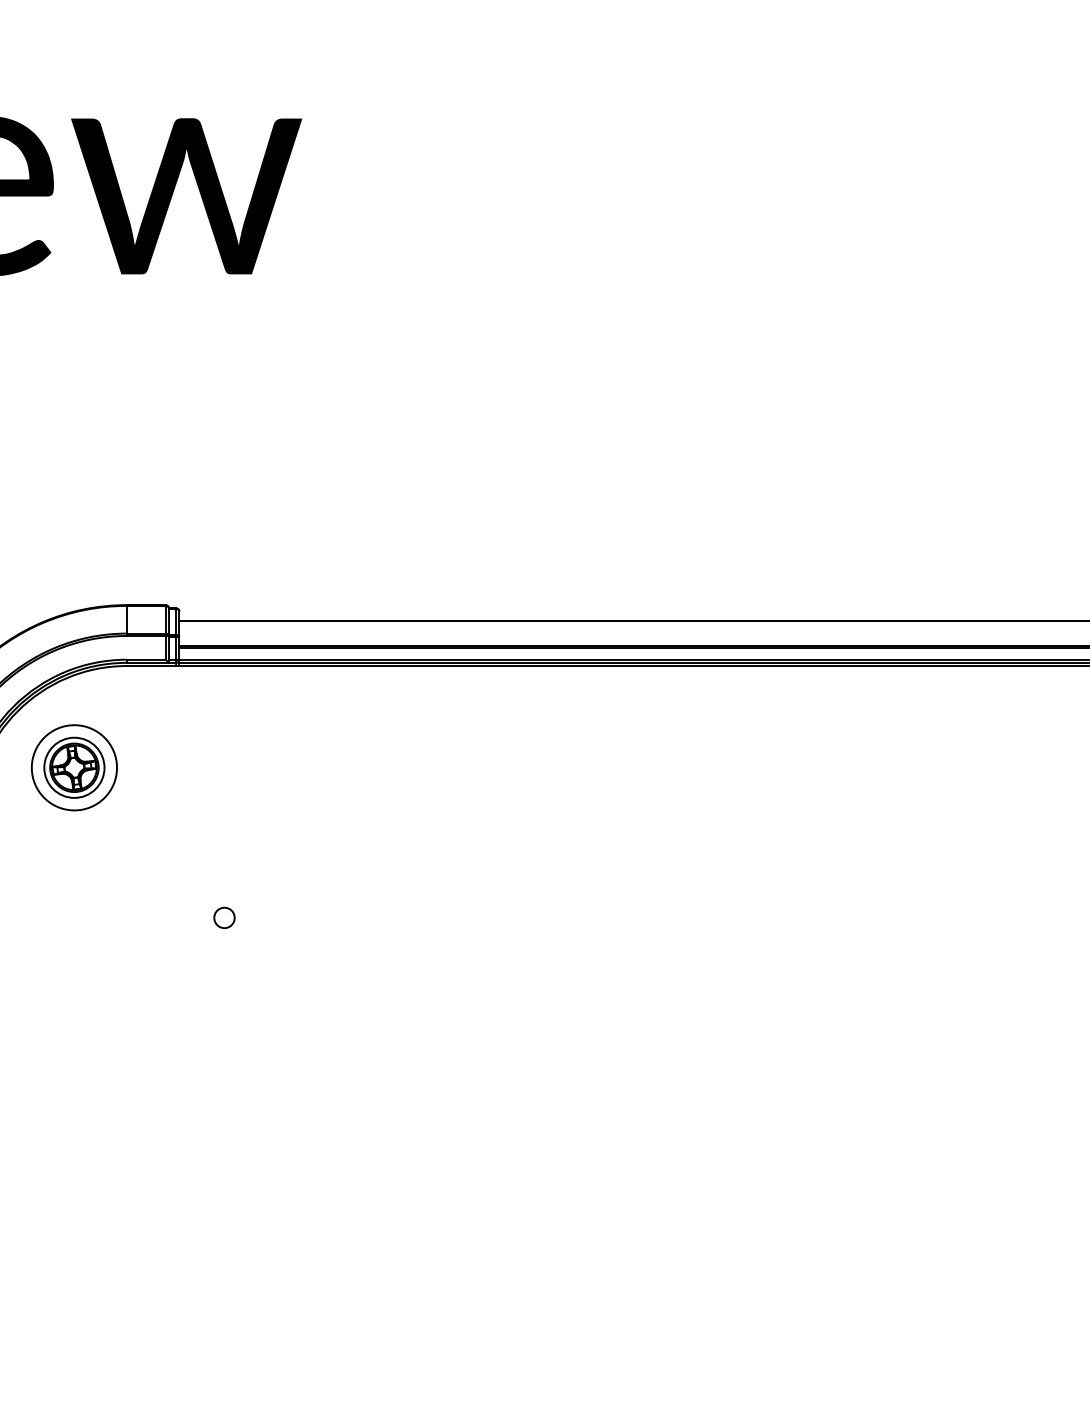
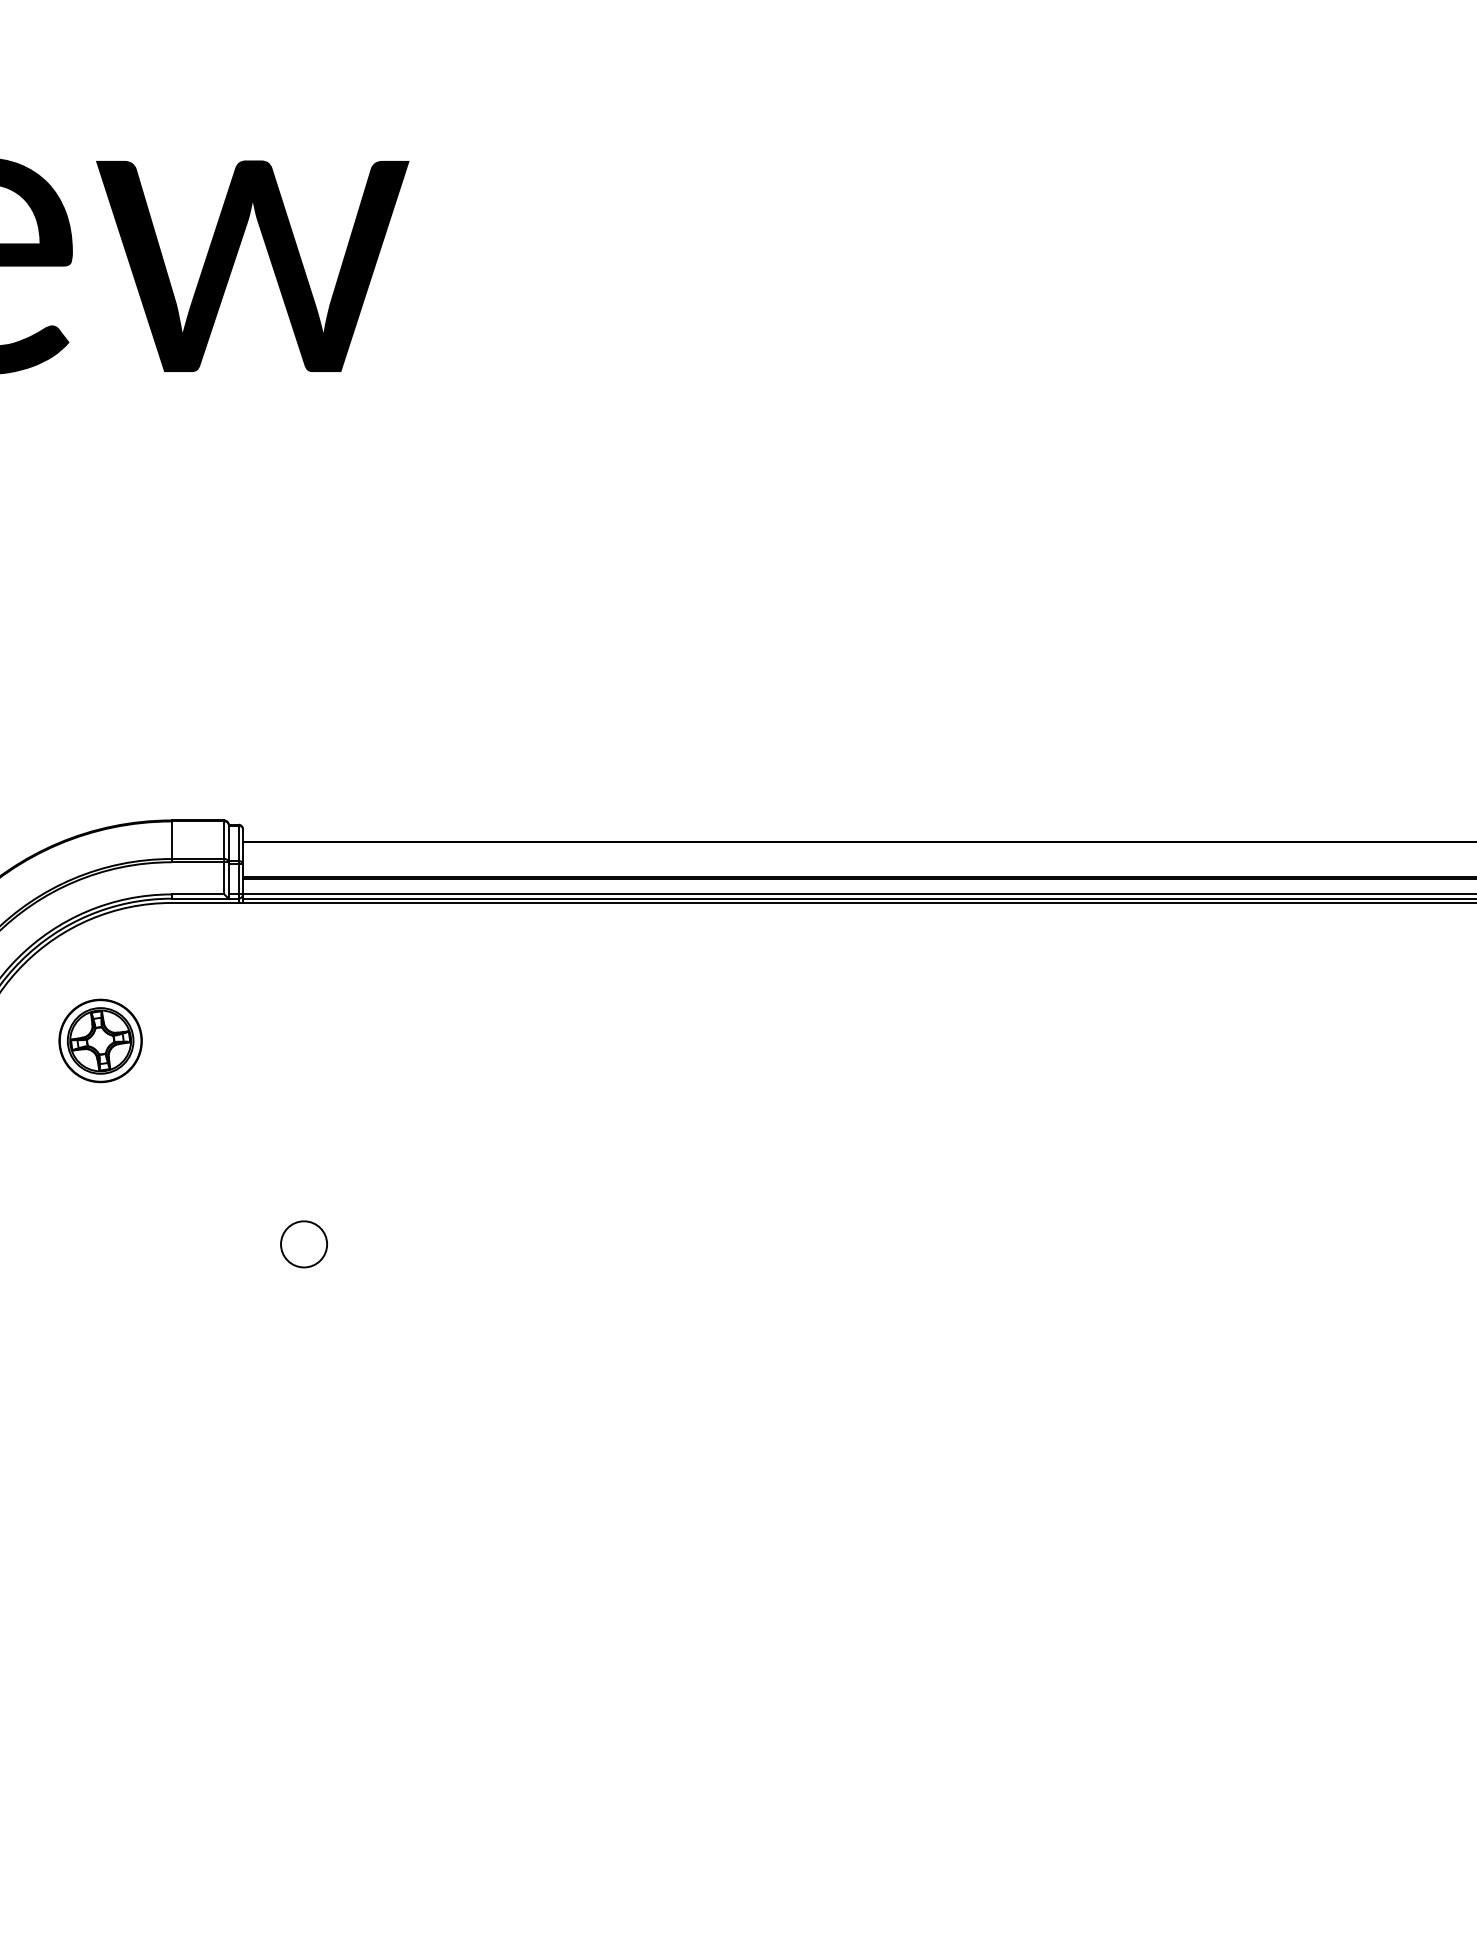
circle: (74, 767) -> (100, 1040), size x0.71
circle: (224, 917) -> (304, 1243), size x1.67

